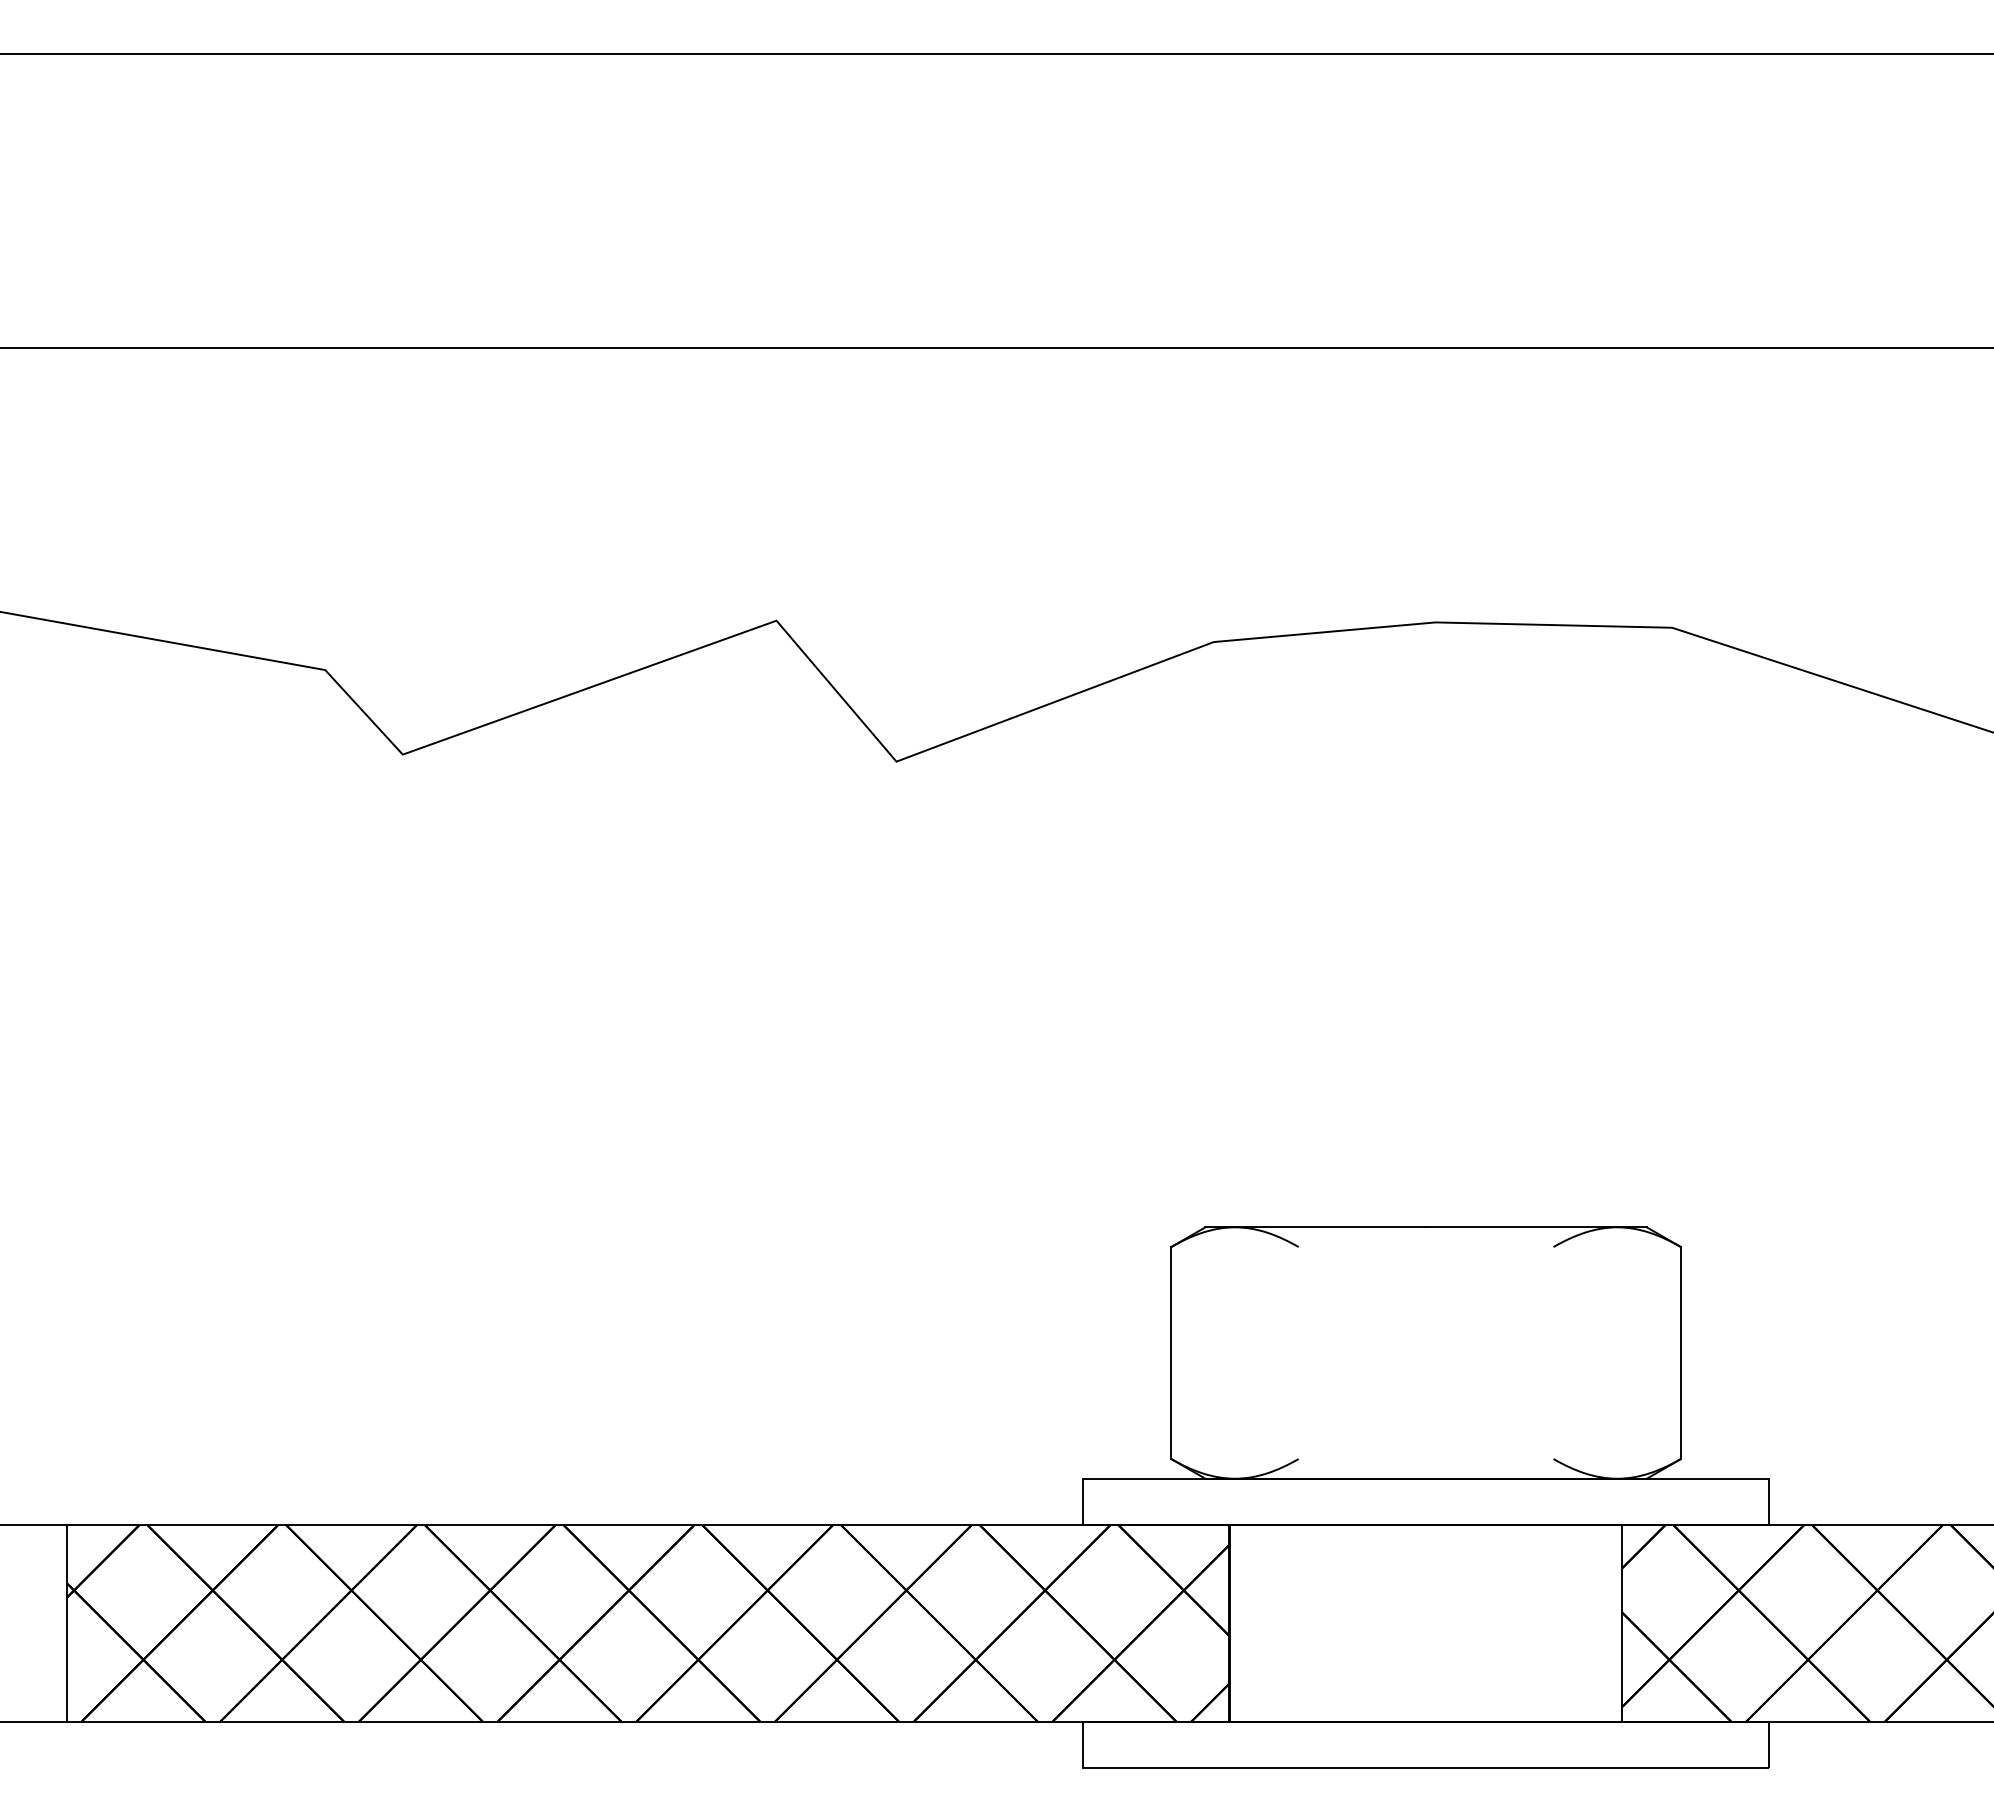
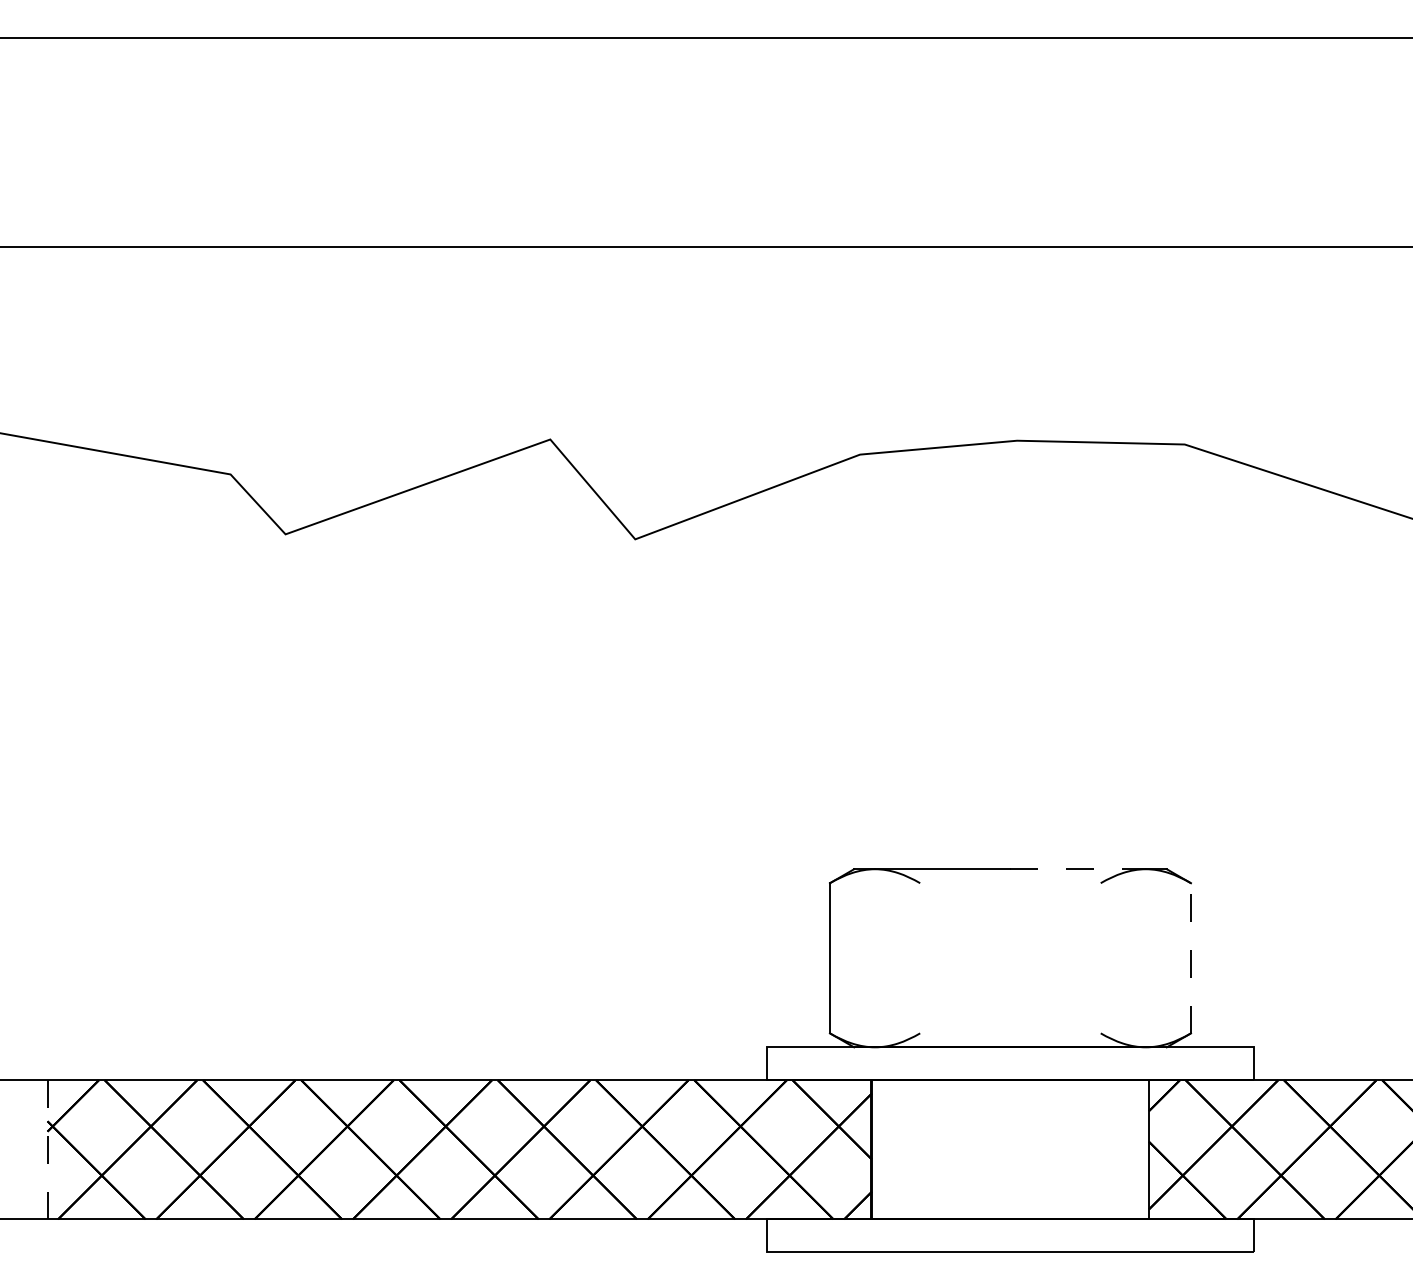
line: (1521, 1227) -> (1078, 869), solid -> dashed
line: (1680, 1353) -> (1190, 958), solid -> dashed
line: (66, 1623) -> (47, 1149), solid -> dashed

